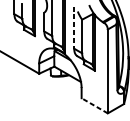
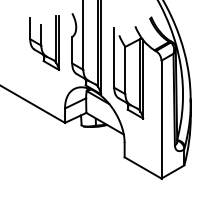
line: (74, 27) -> (114, 58), dashed -> solid
line: (94, 105) -> (142, 167), dashed -> solid

